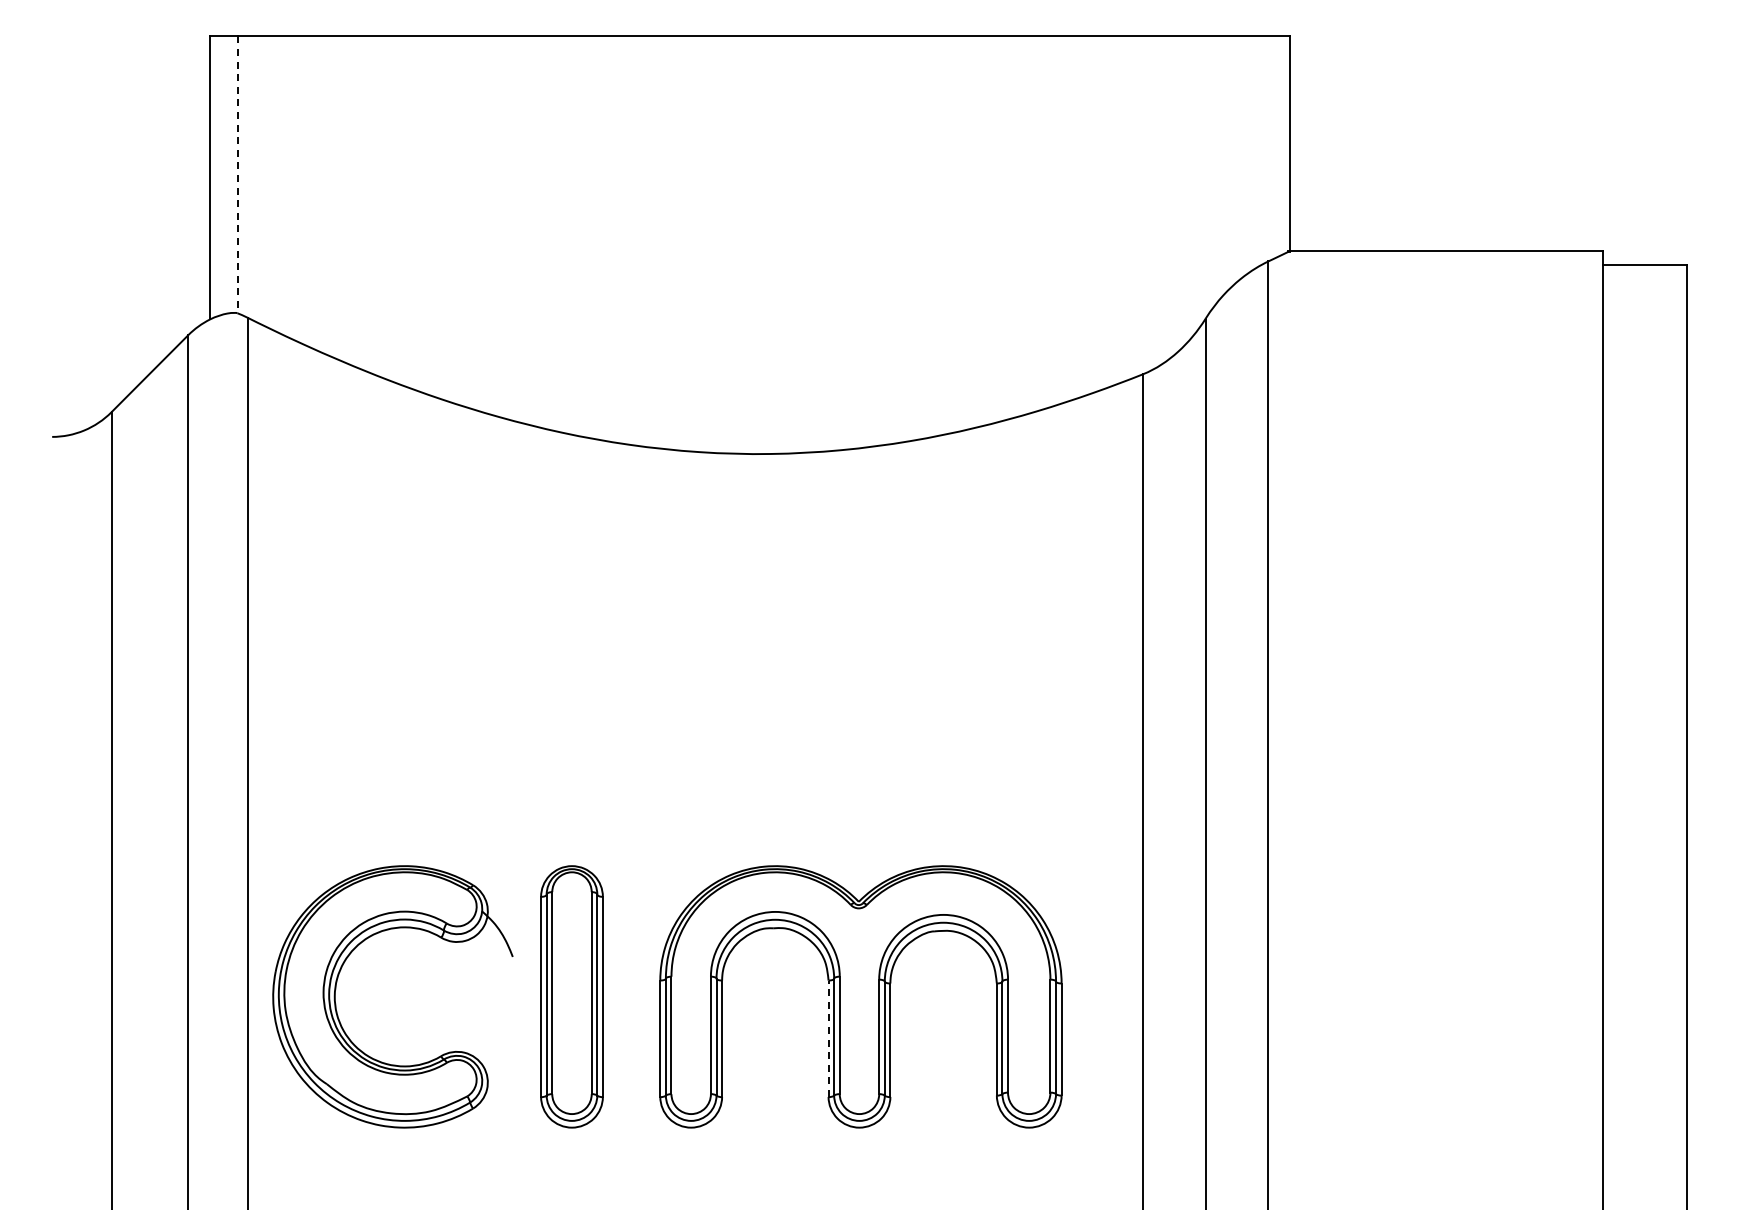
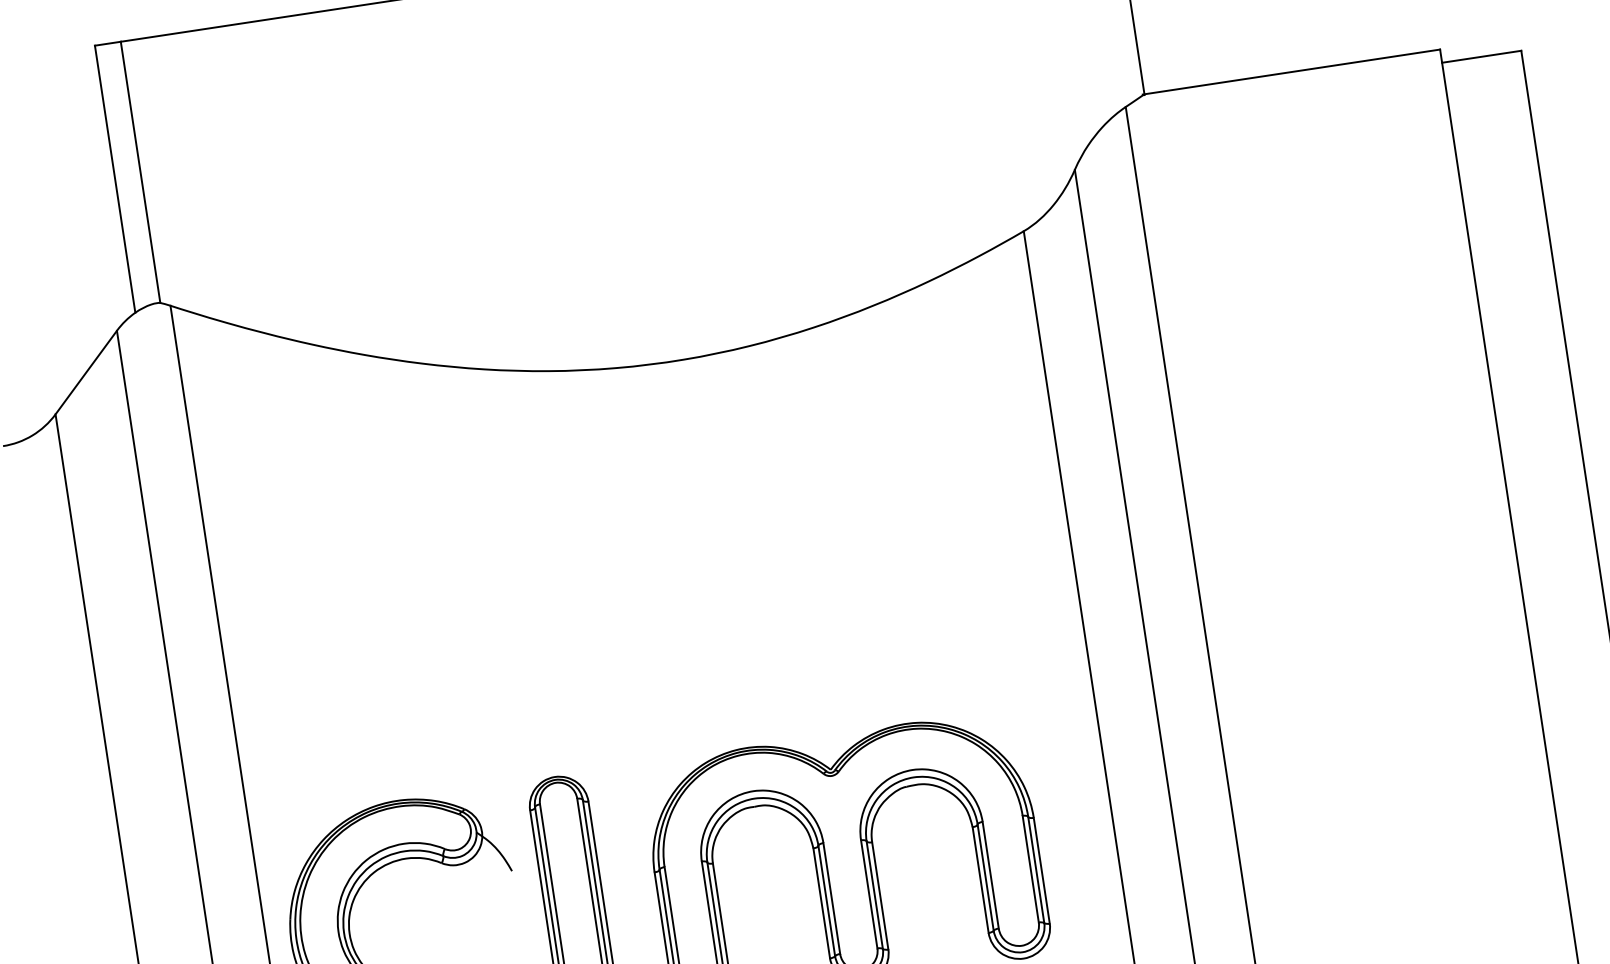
line: (237, 175) -> (140, 172), dashed -> solid
line: (828, 1038) -> (821, 903), dashed -> solid

